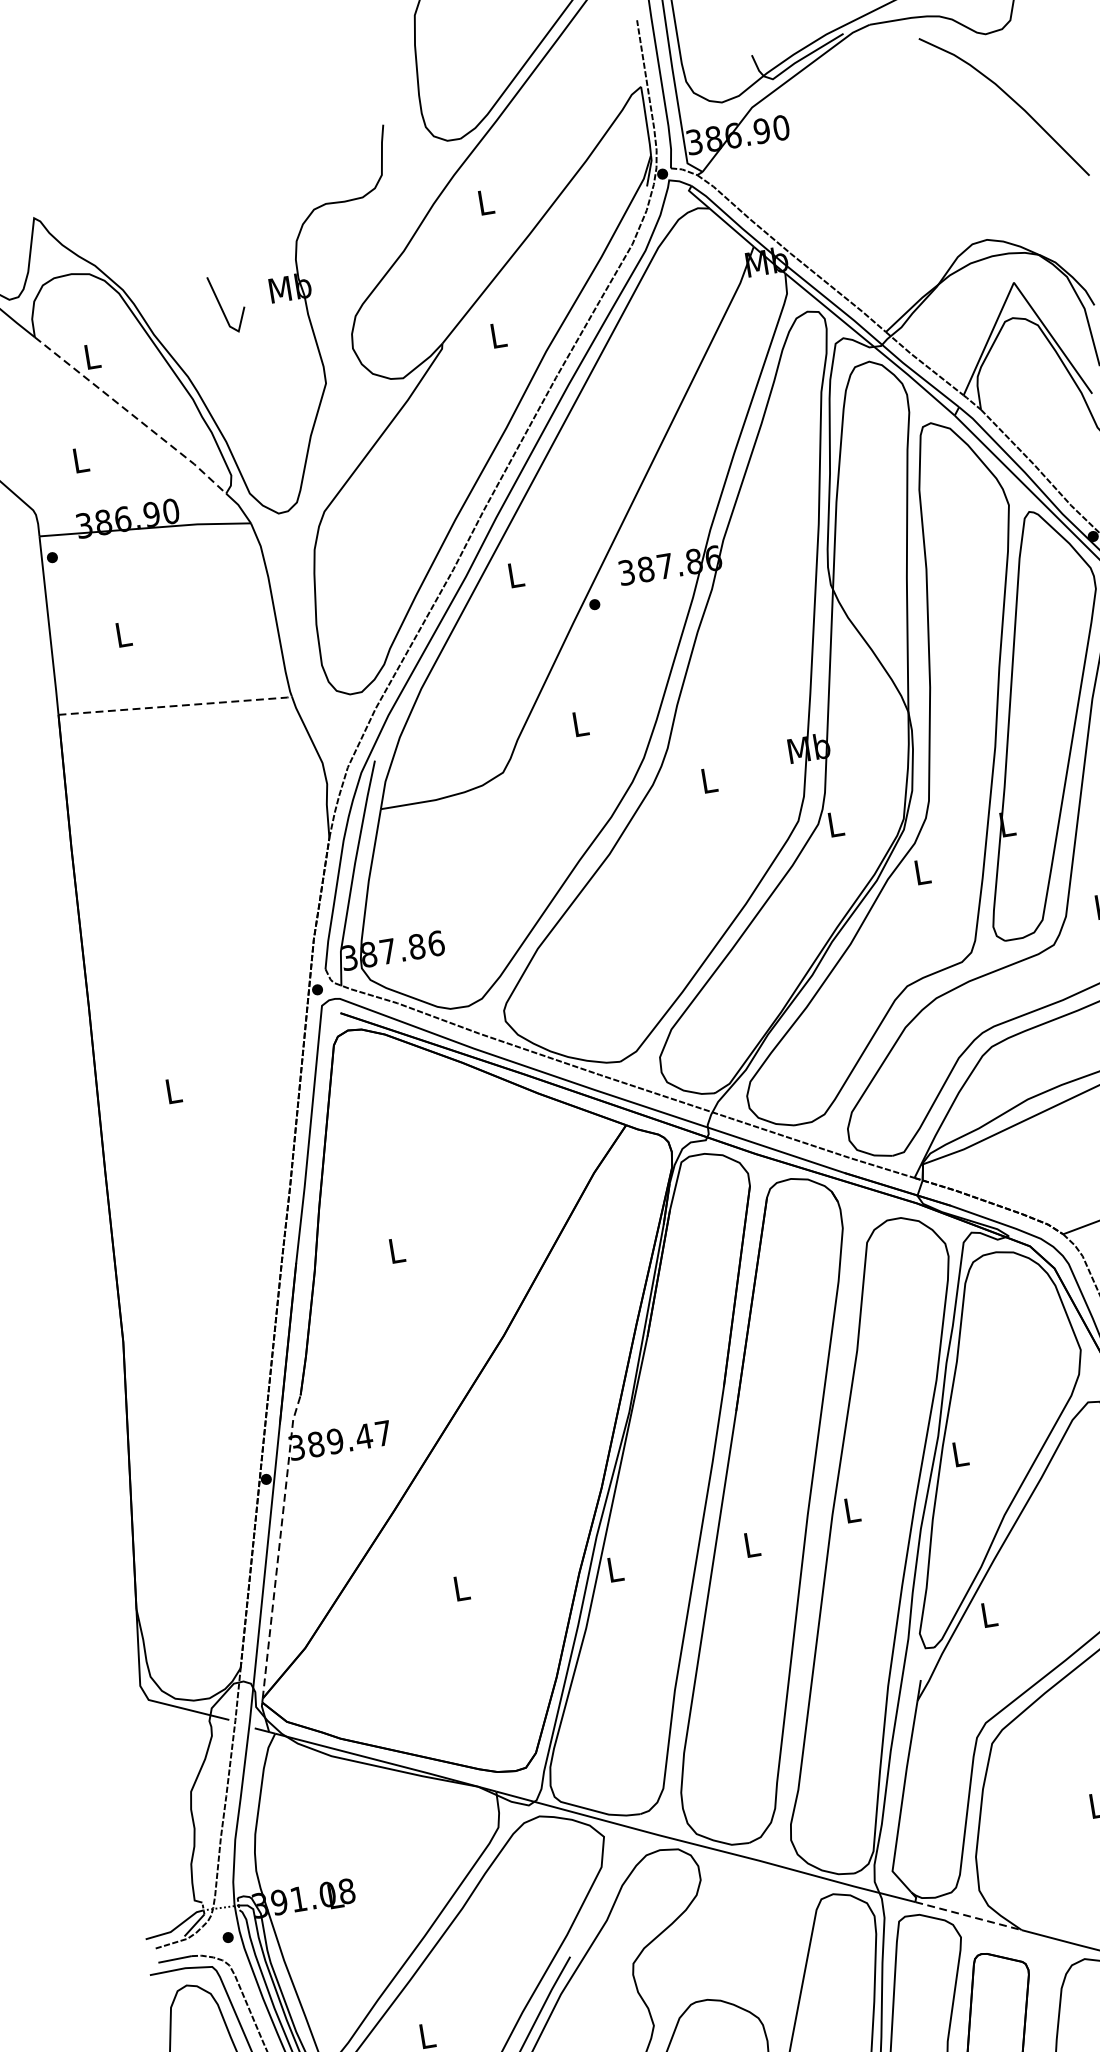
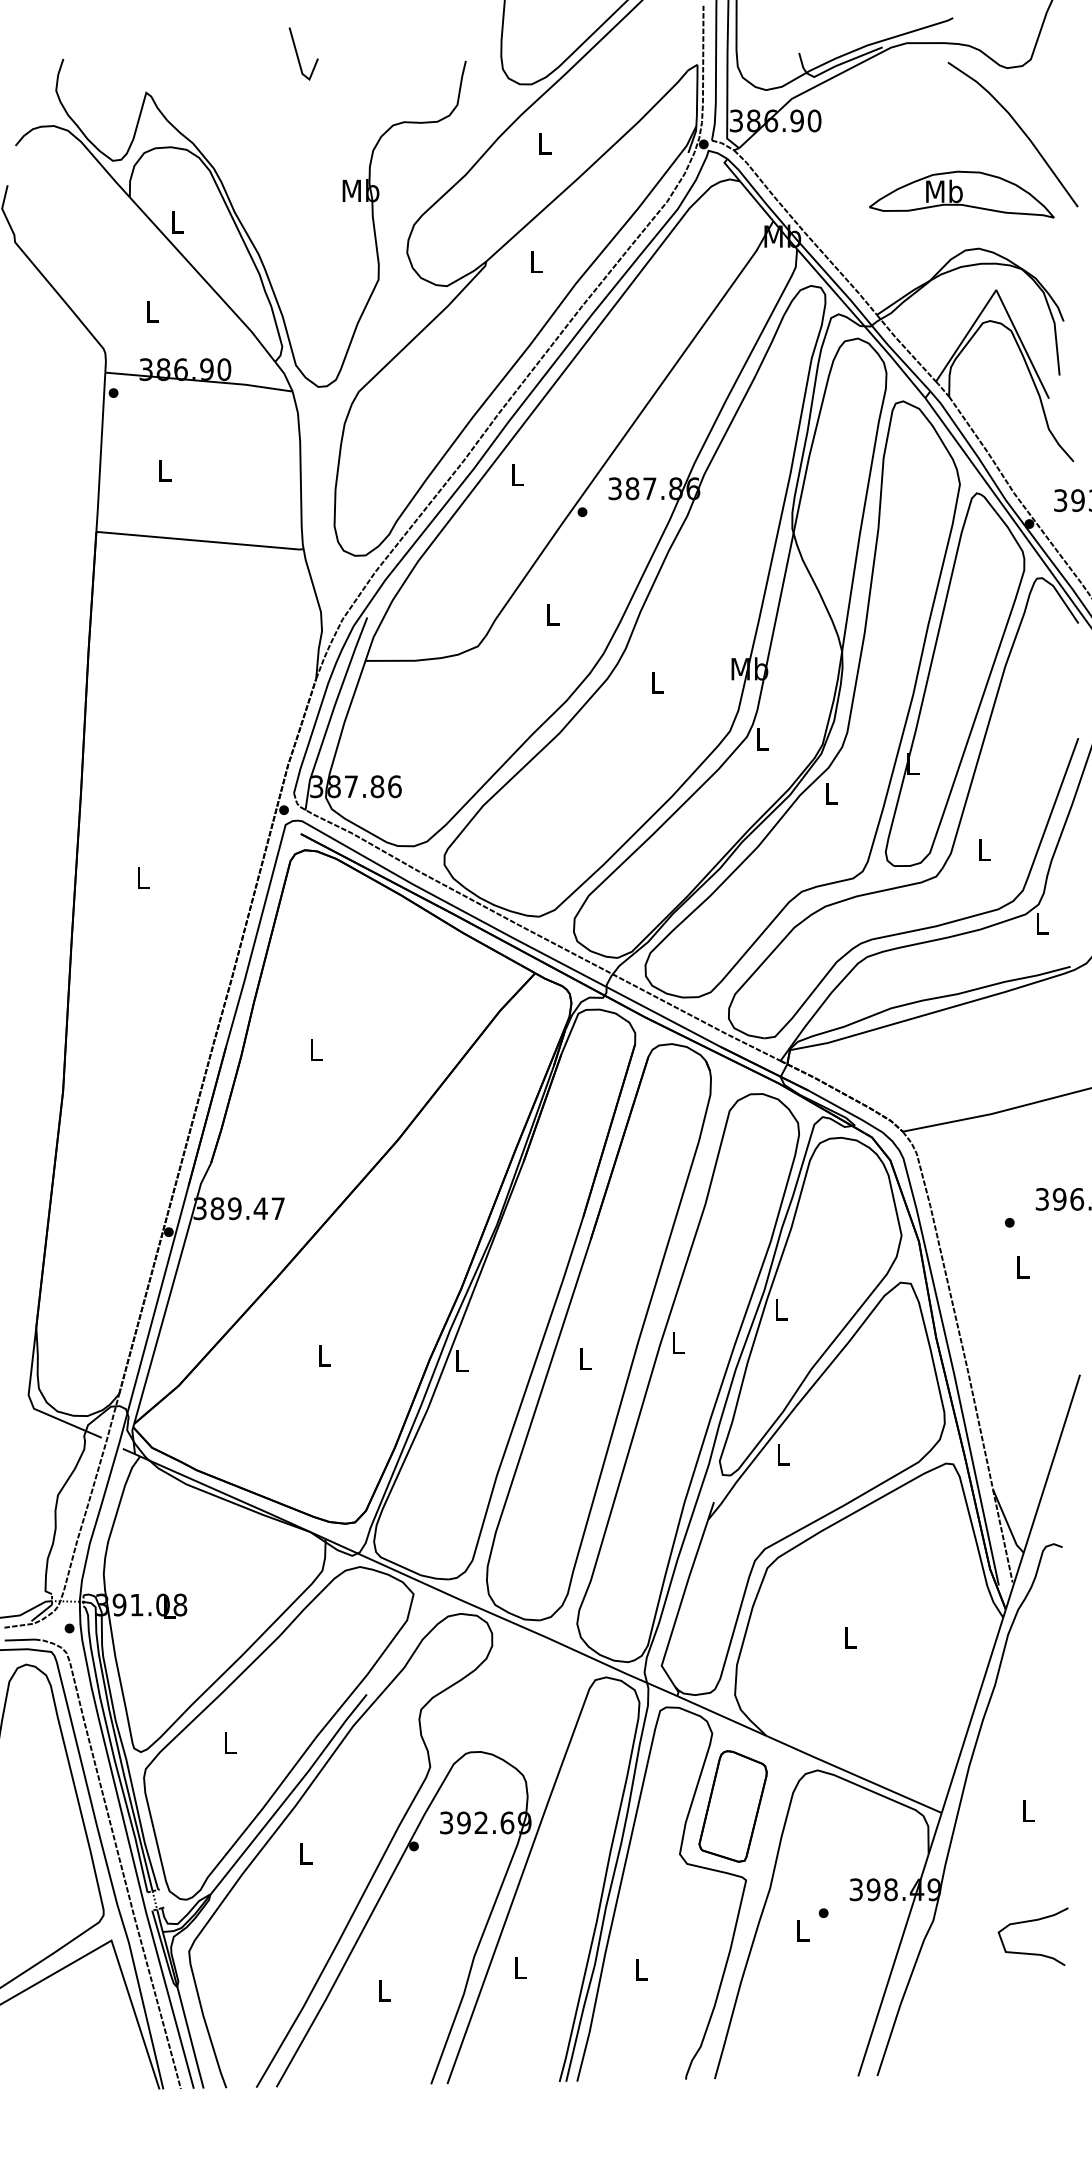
part: (957, 182) -> (961, 194), added
line: (222, 306) -> (298, 55), moved
line: (132, 414) -> (204, 279), dashed -> solid
line: (177, 706) -> (201, 541), dashed -> solid
line: (279, 1546) -> (170, 1292), dashed -> solid
line: (968, 1916) -> (721, 1716), dashed -> solid

